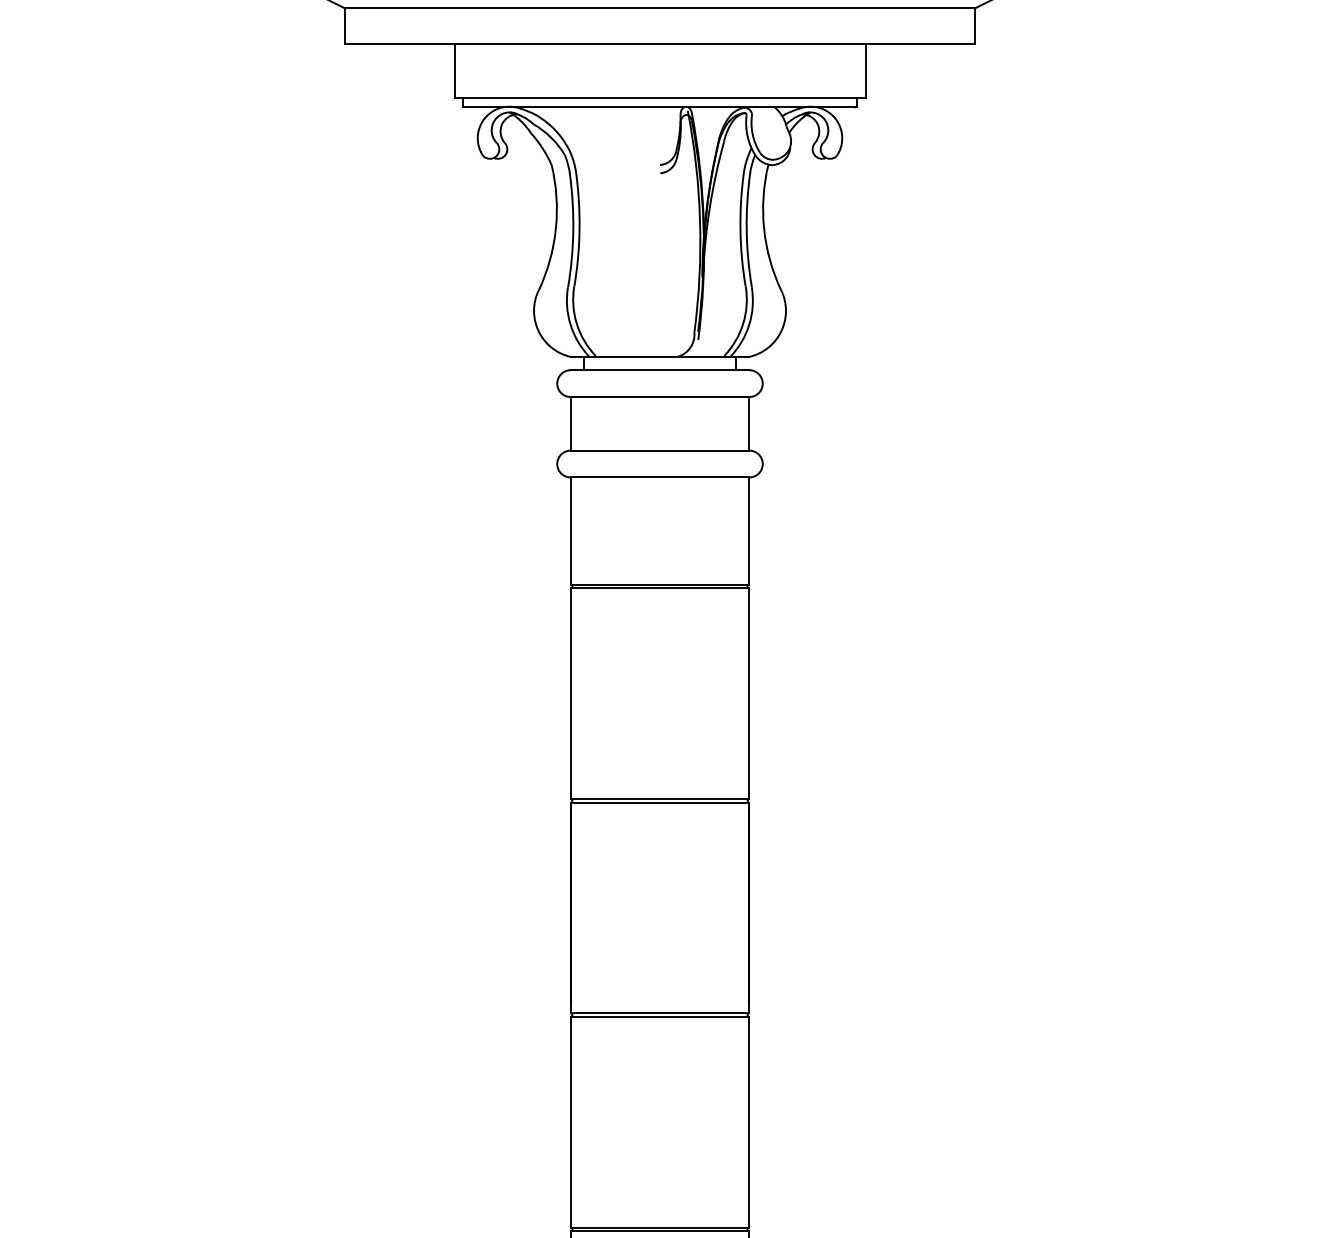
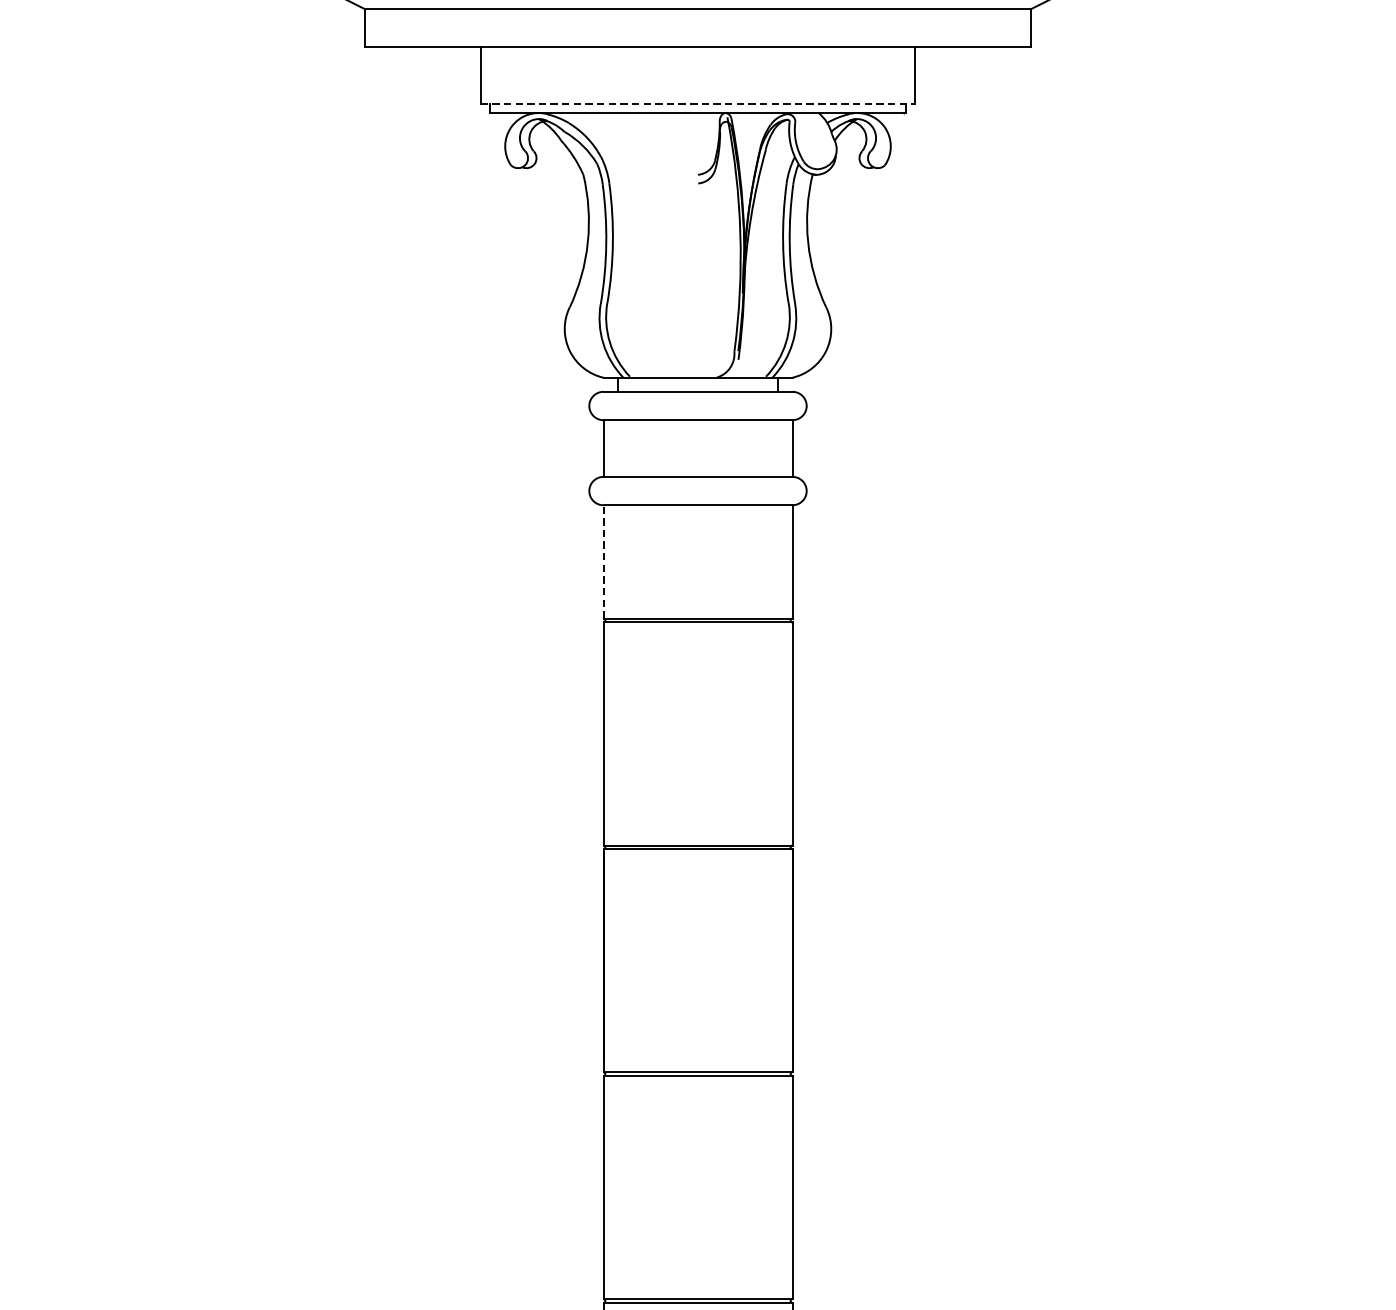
line: (660, 97) -> (698, 103), solid -> dashed
line: (570, 531) -> (603, 562), solid -> dashed

